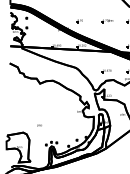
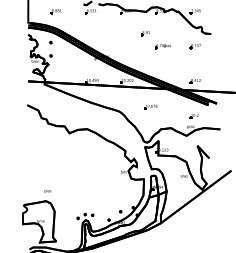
part: (79, 21) -> (145, 33), moved
part: (106, 70) -> (150, 106), moved
text: (39, 124) -> (47, 190), moved

